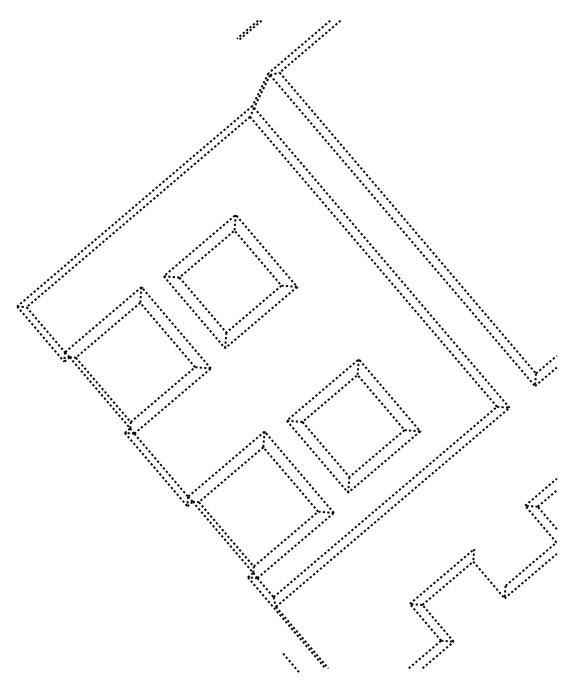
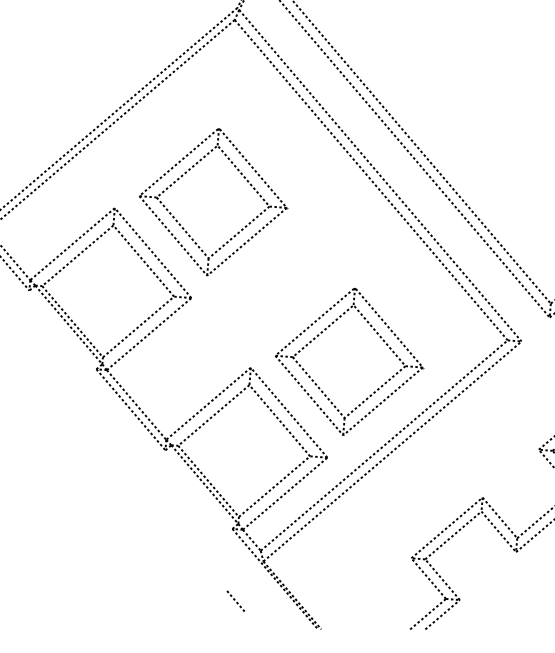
line: (489, 567) -> (499, 518), added
line: (290, 661) -> (235, 599), moved

